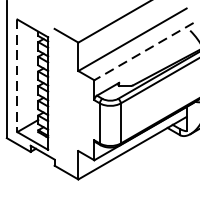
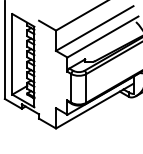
line: (143, 52) -> (102, 37), dashed -> solid
line: (17, 76) -> (12, 54), dashed -> solid

